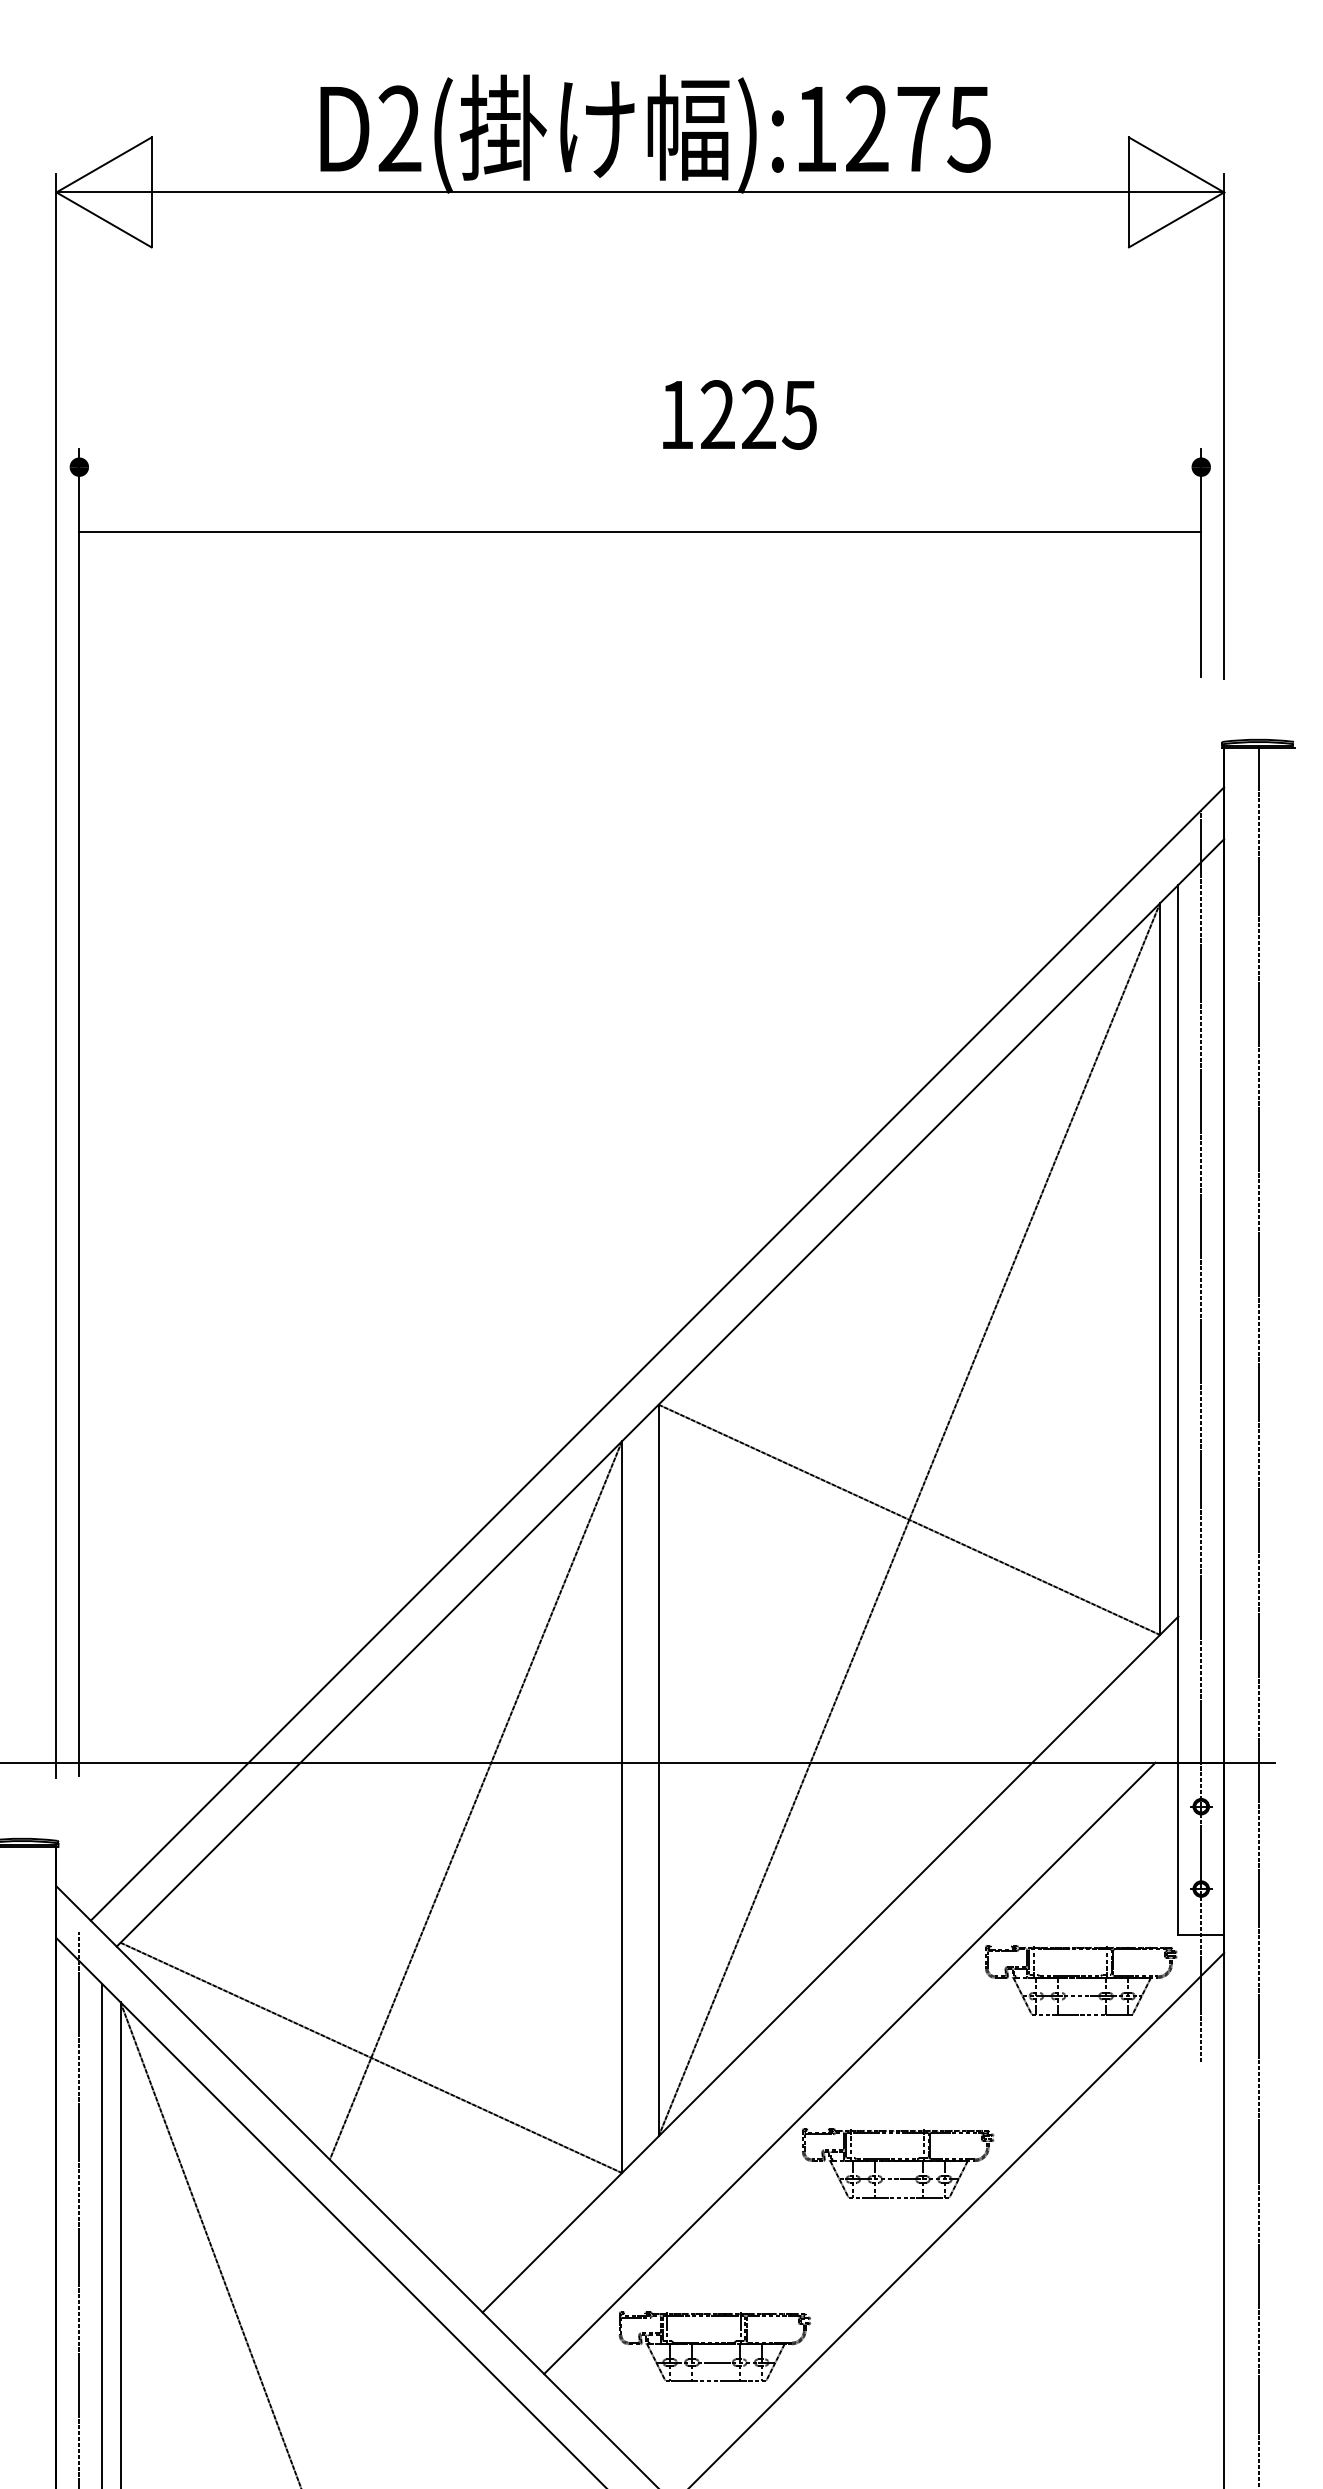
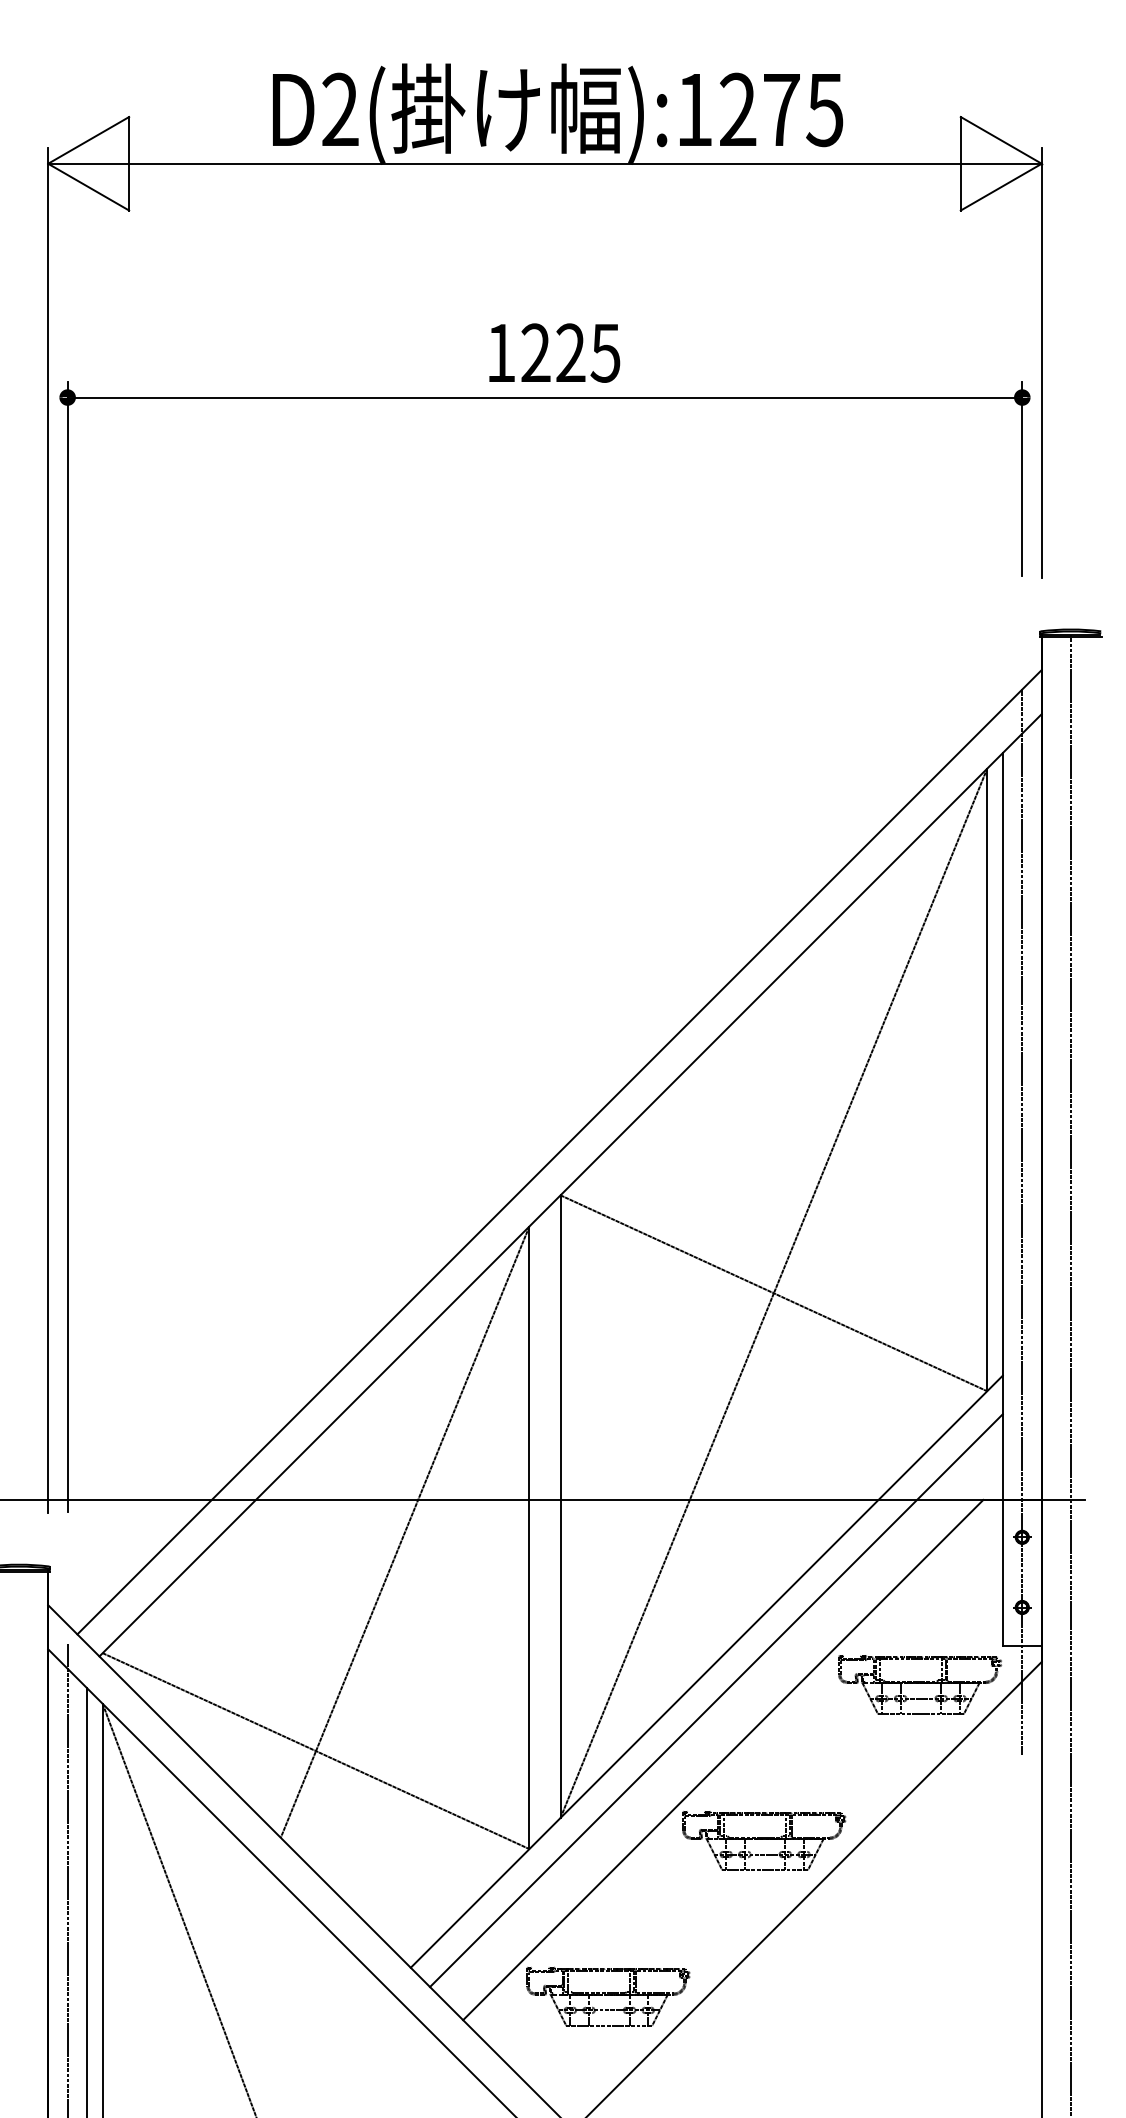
text: (739, 414) -> (554, 352), moved
line: (639, 531) -> (544, 397), moved
line: (841, 1998) -> (716, 1700), added

